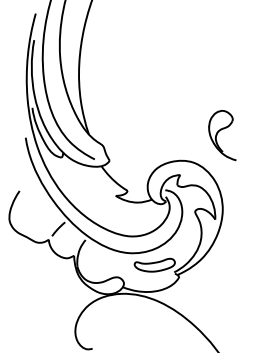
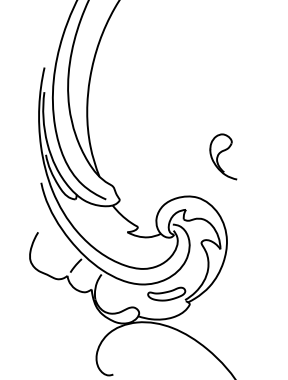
part: (222, 134) -> (223, 156), moved

